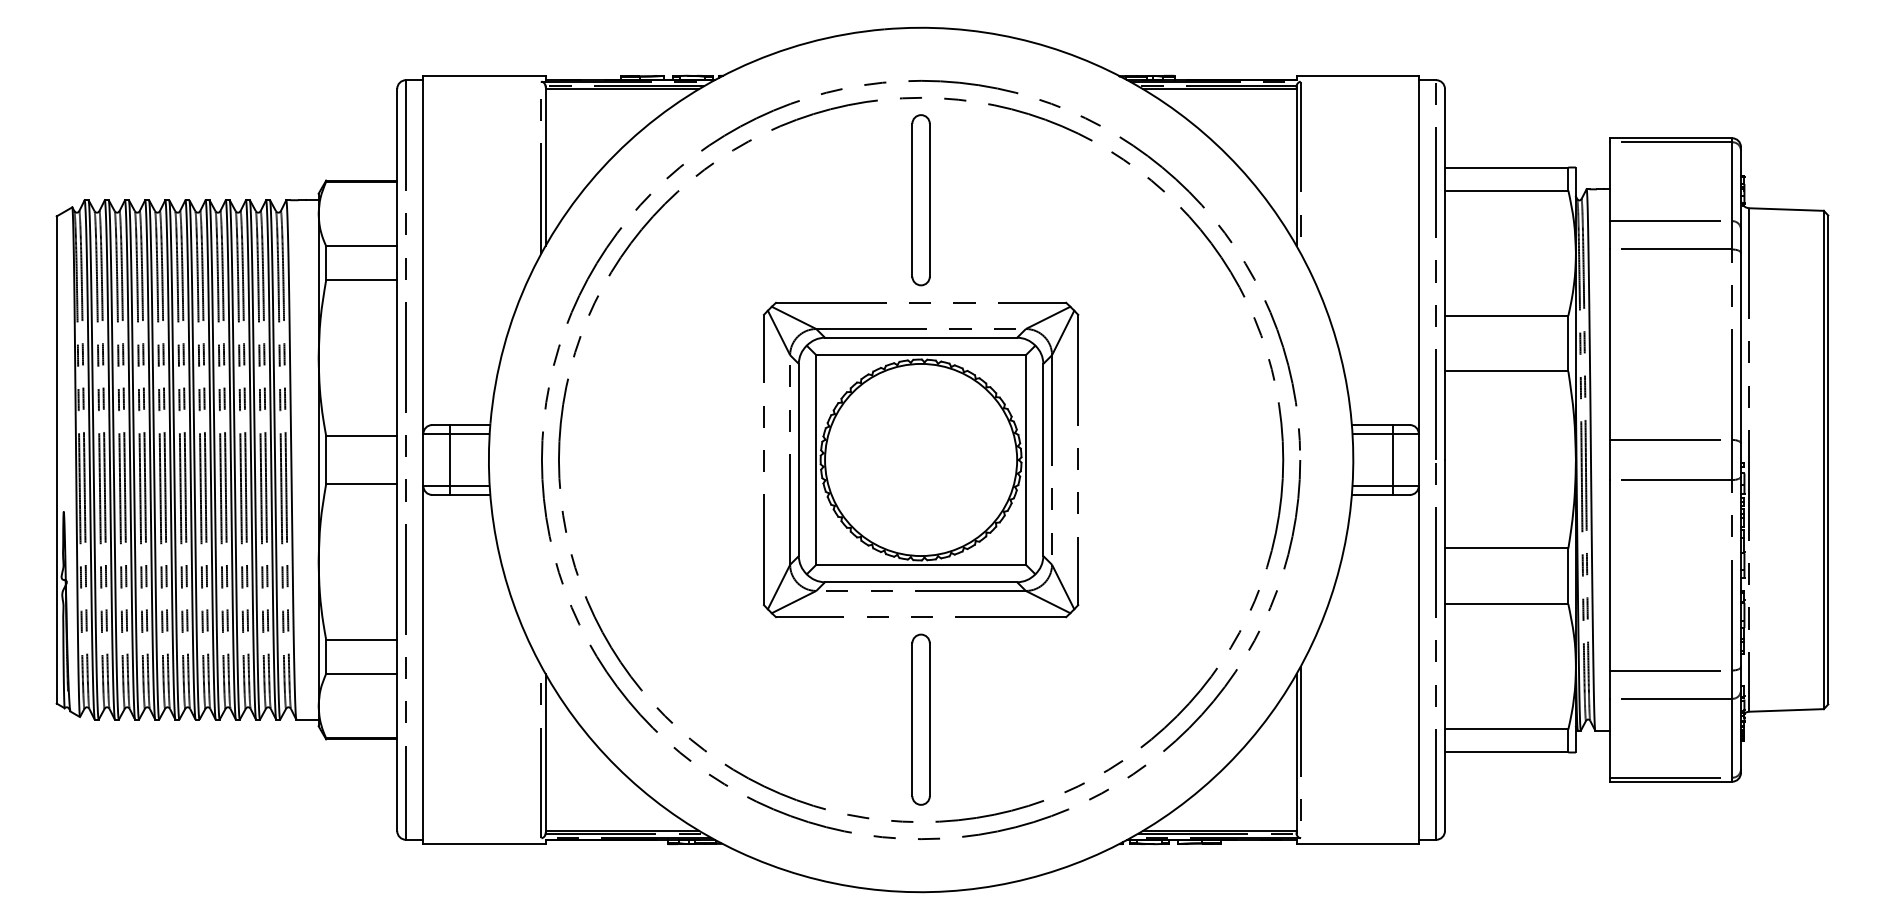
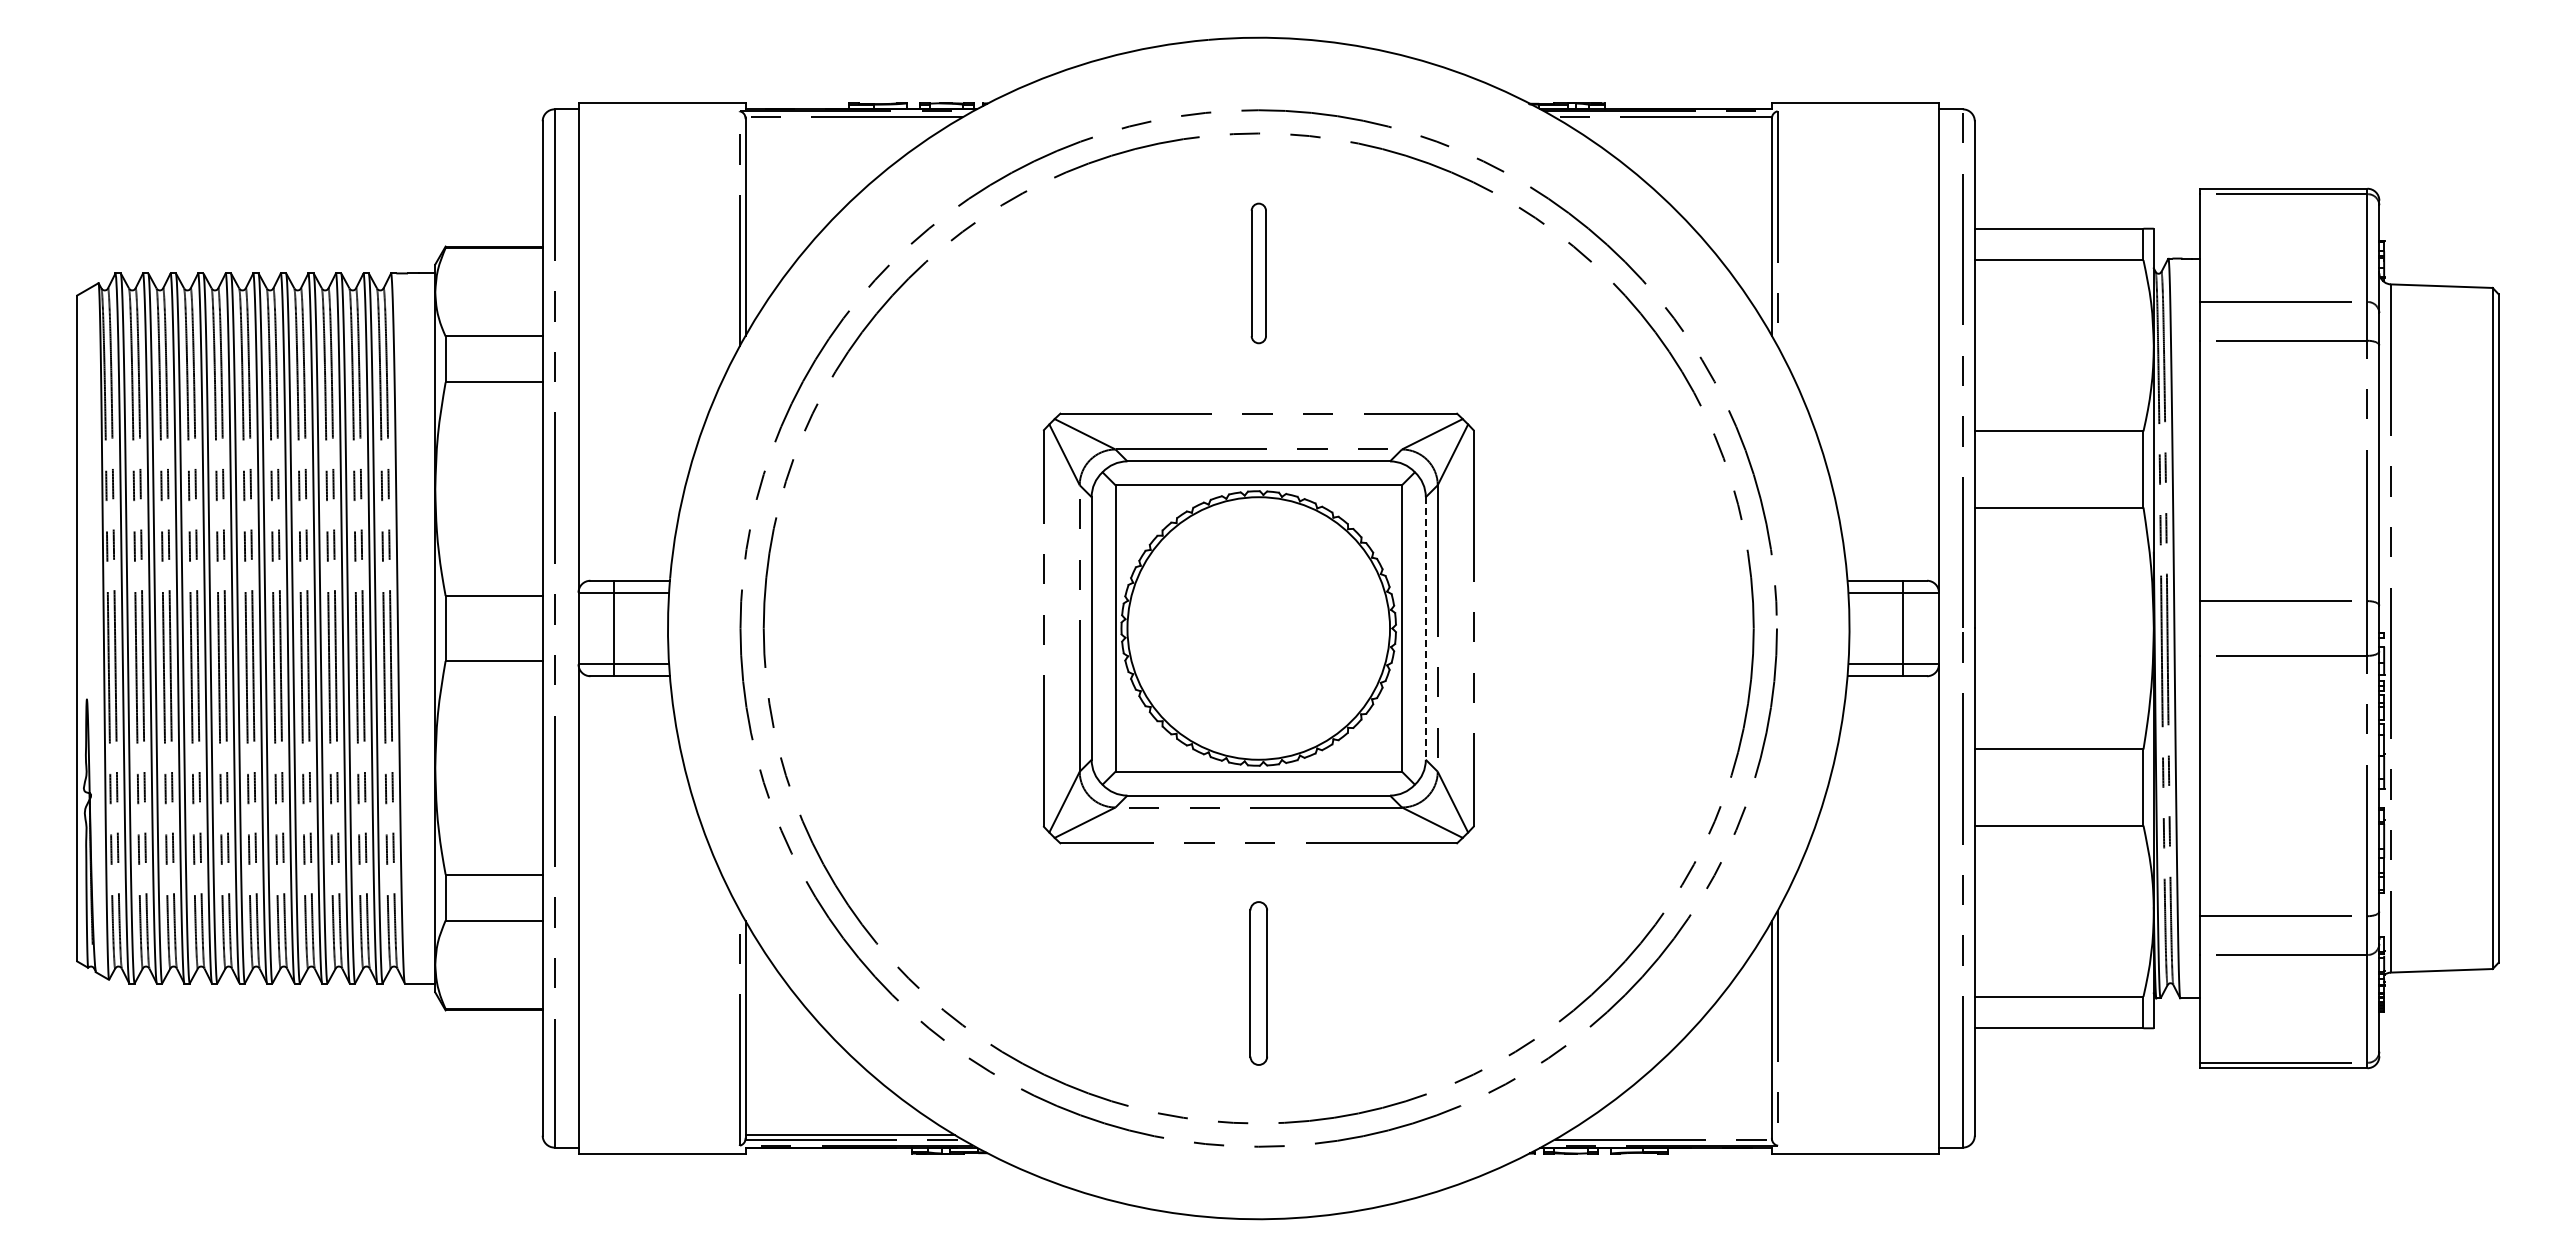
line: (621, 89) -> (849, 121), removed
line: (1219, 89) -> (1666, 121), removed
part: (920, 200) -> (1258, 273), size x0.6
line: (1043, 460) -> (1425, 628), solid -> dashed
part: (920, 719) -> (1258, 983), size x0.7
line: (1219, 830) -> (1666, 1135), removed

